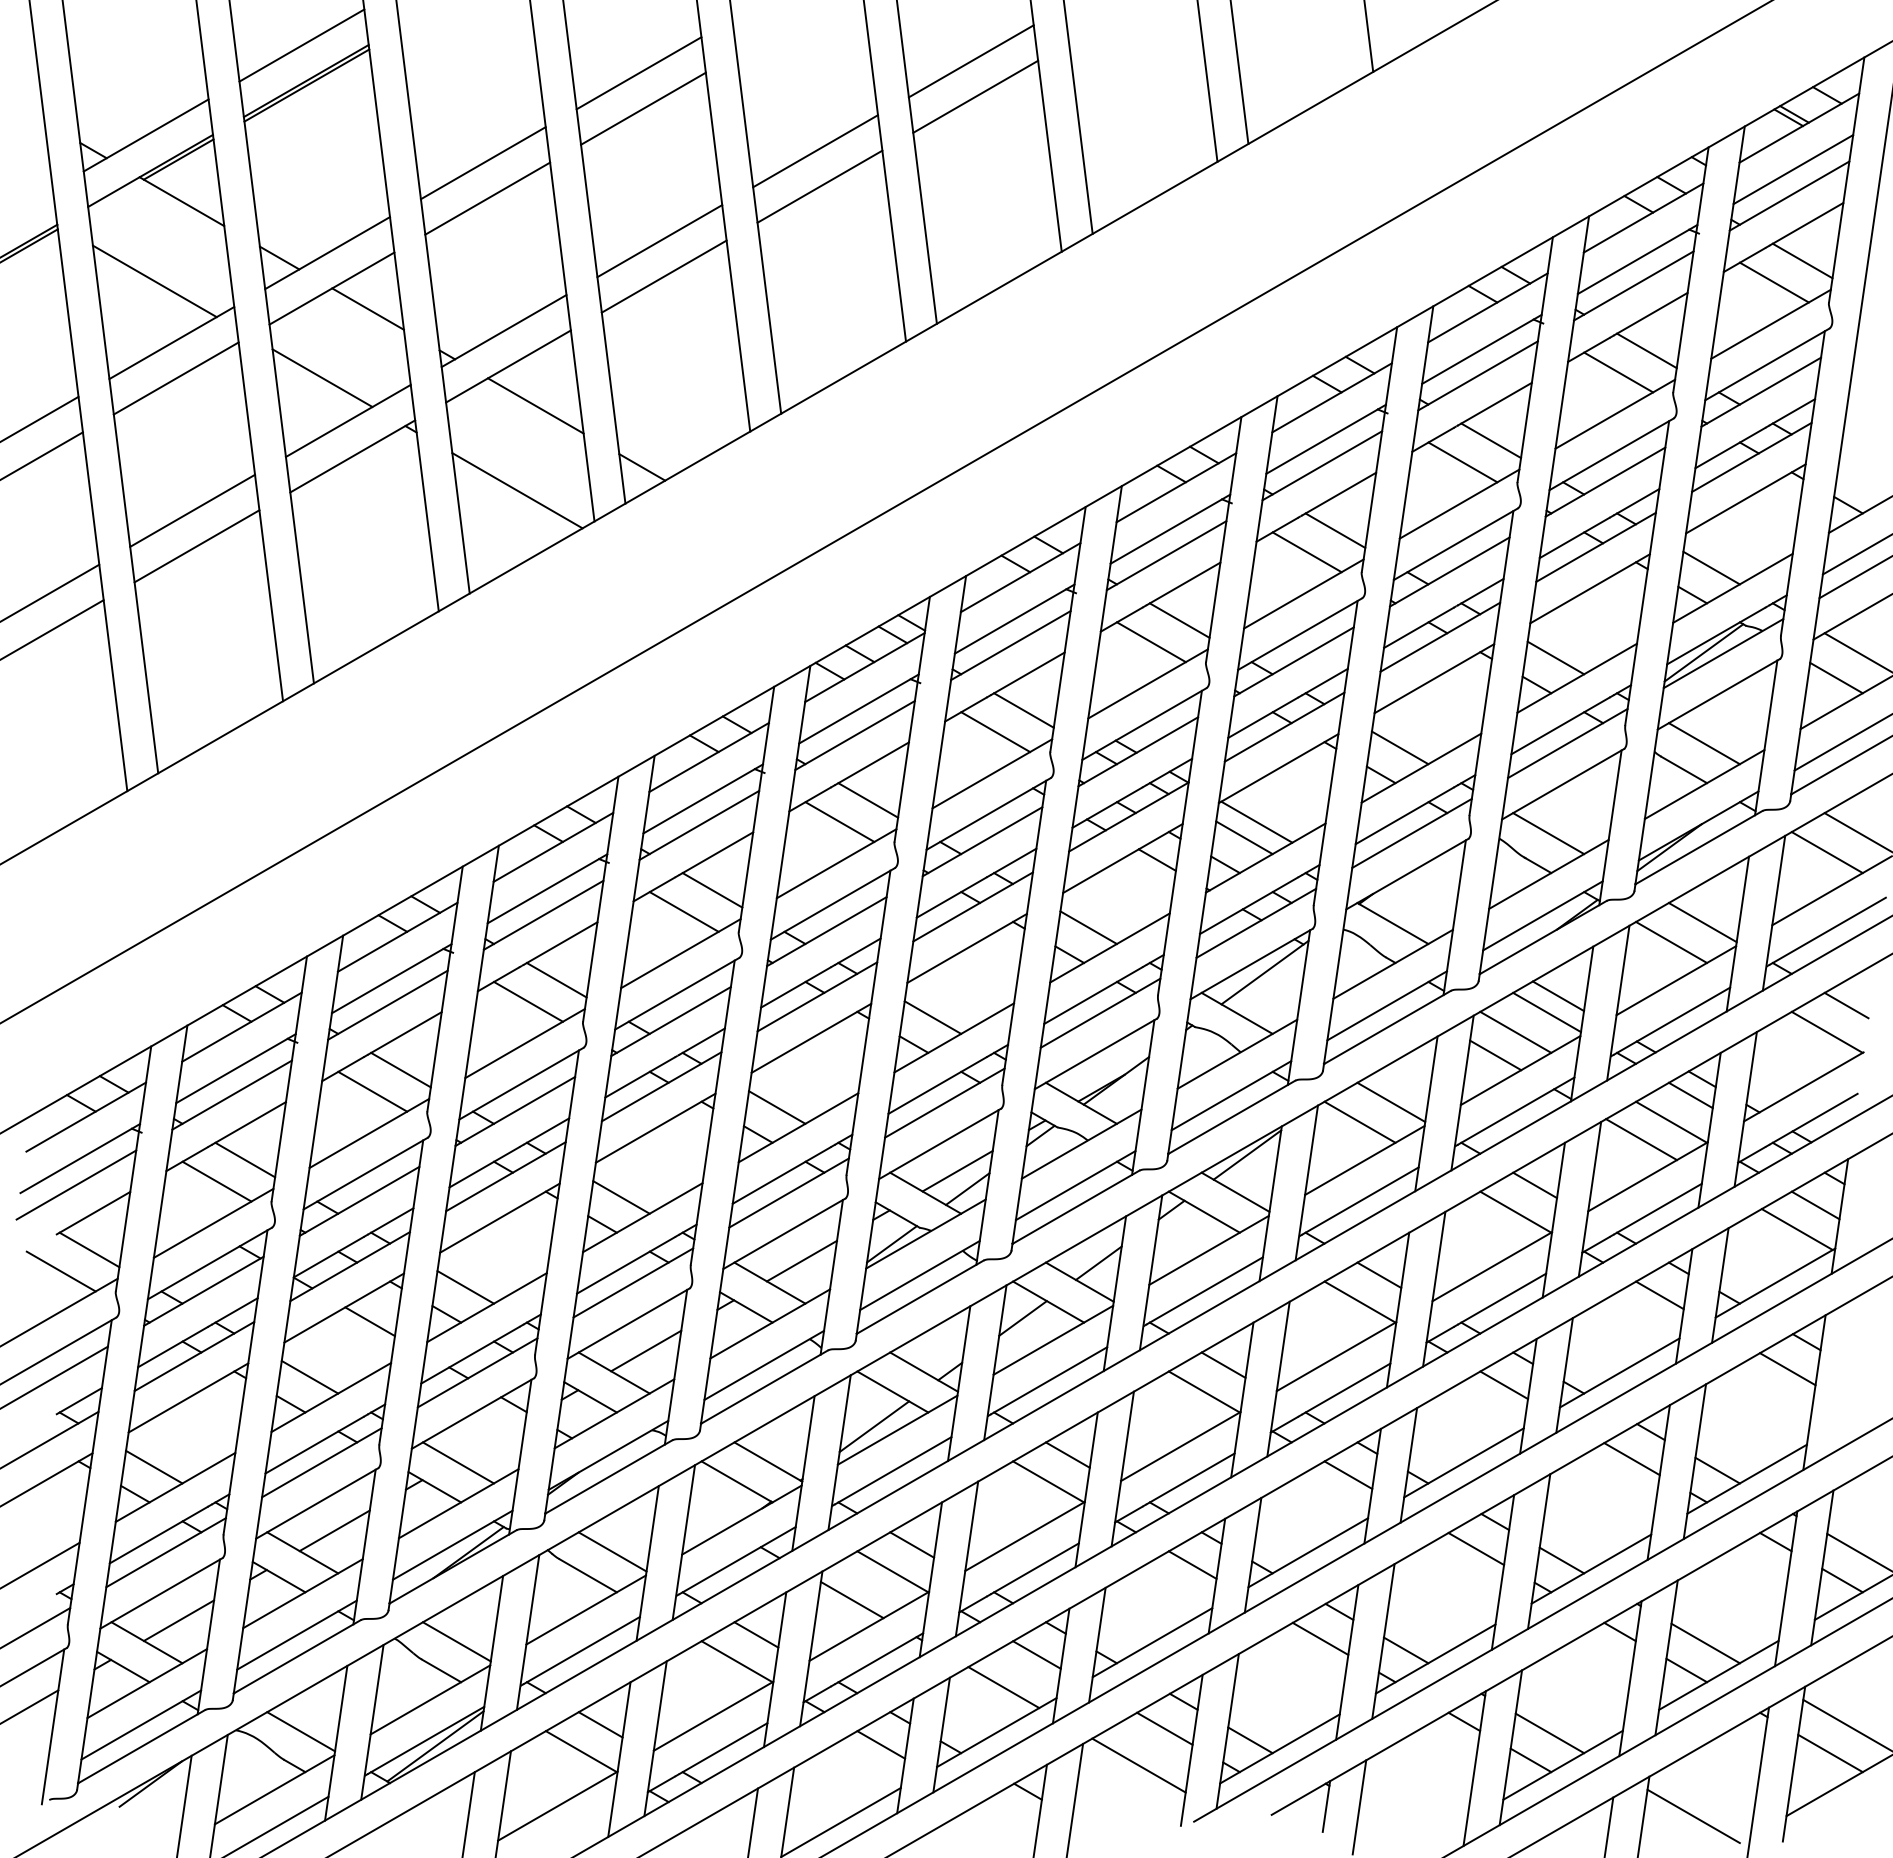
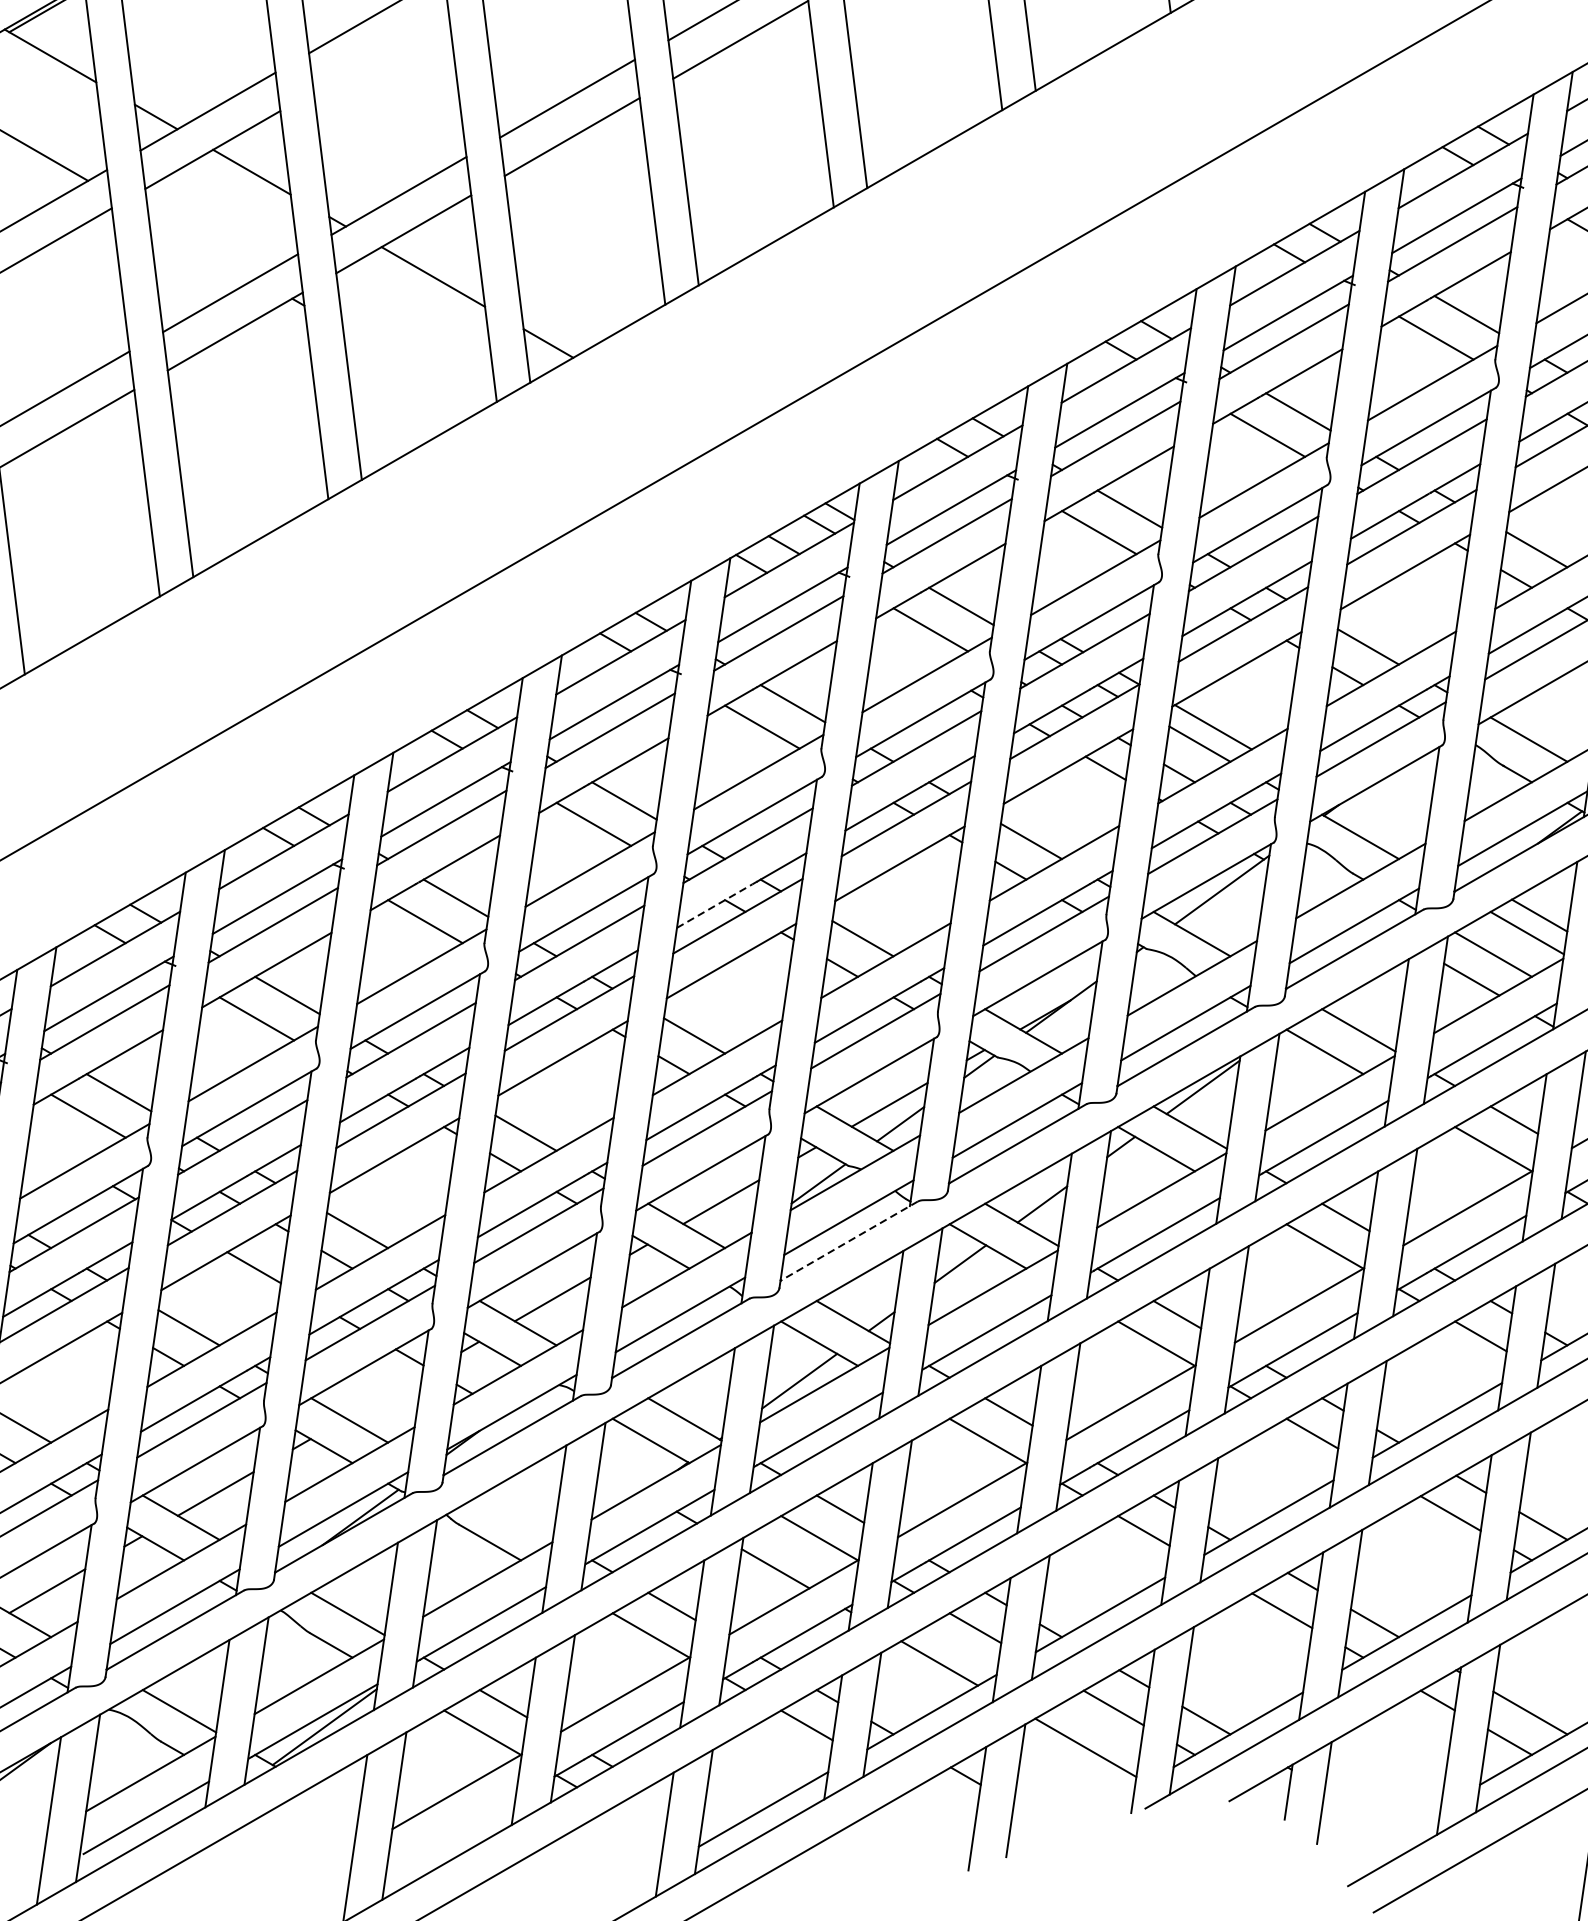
line: (487, 198) -> (381, 52), removed
line: (322, 378) -> (202, 247), removed
line: (517, 490) -> (413, 368), removed
line: (796, 987) -> (715, 906), solid -> dashed
line: (919, 1297) -> (848, 1241), solid -> dashed
line: (612, 1551) -> (516, 1516), removed

